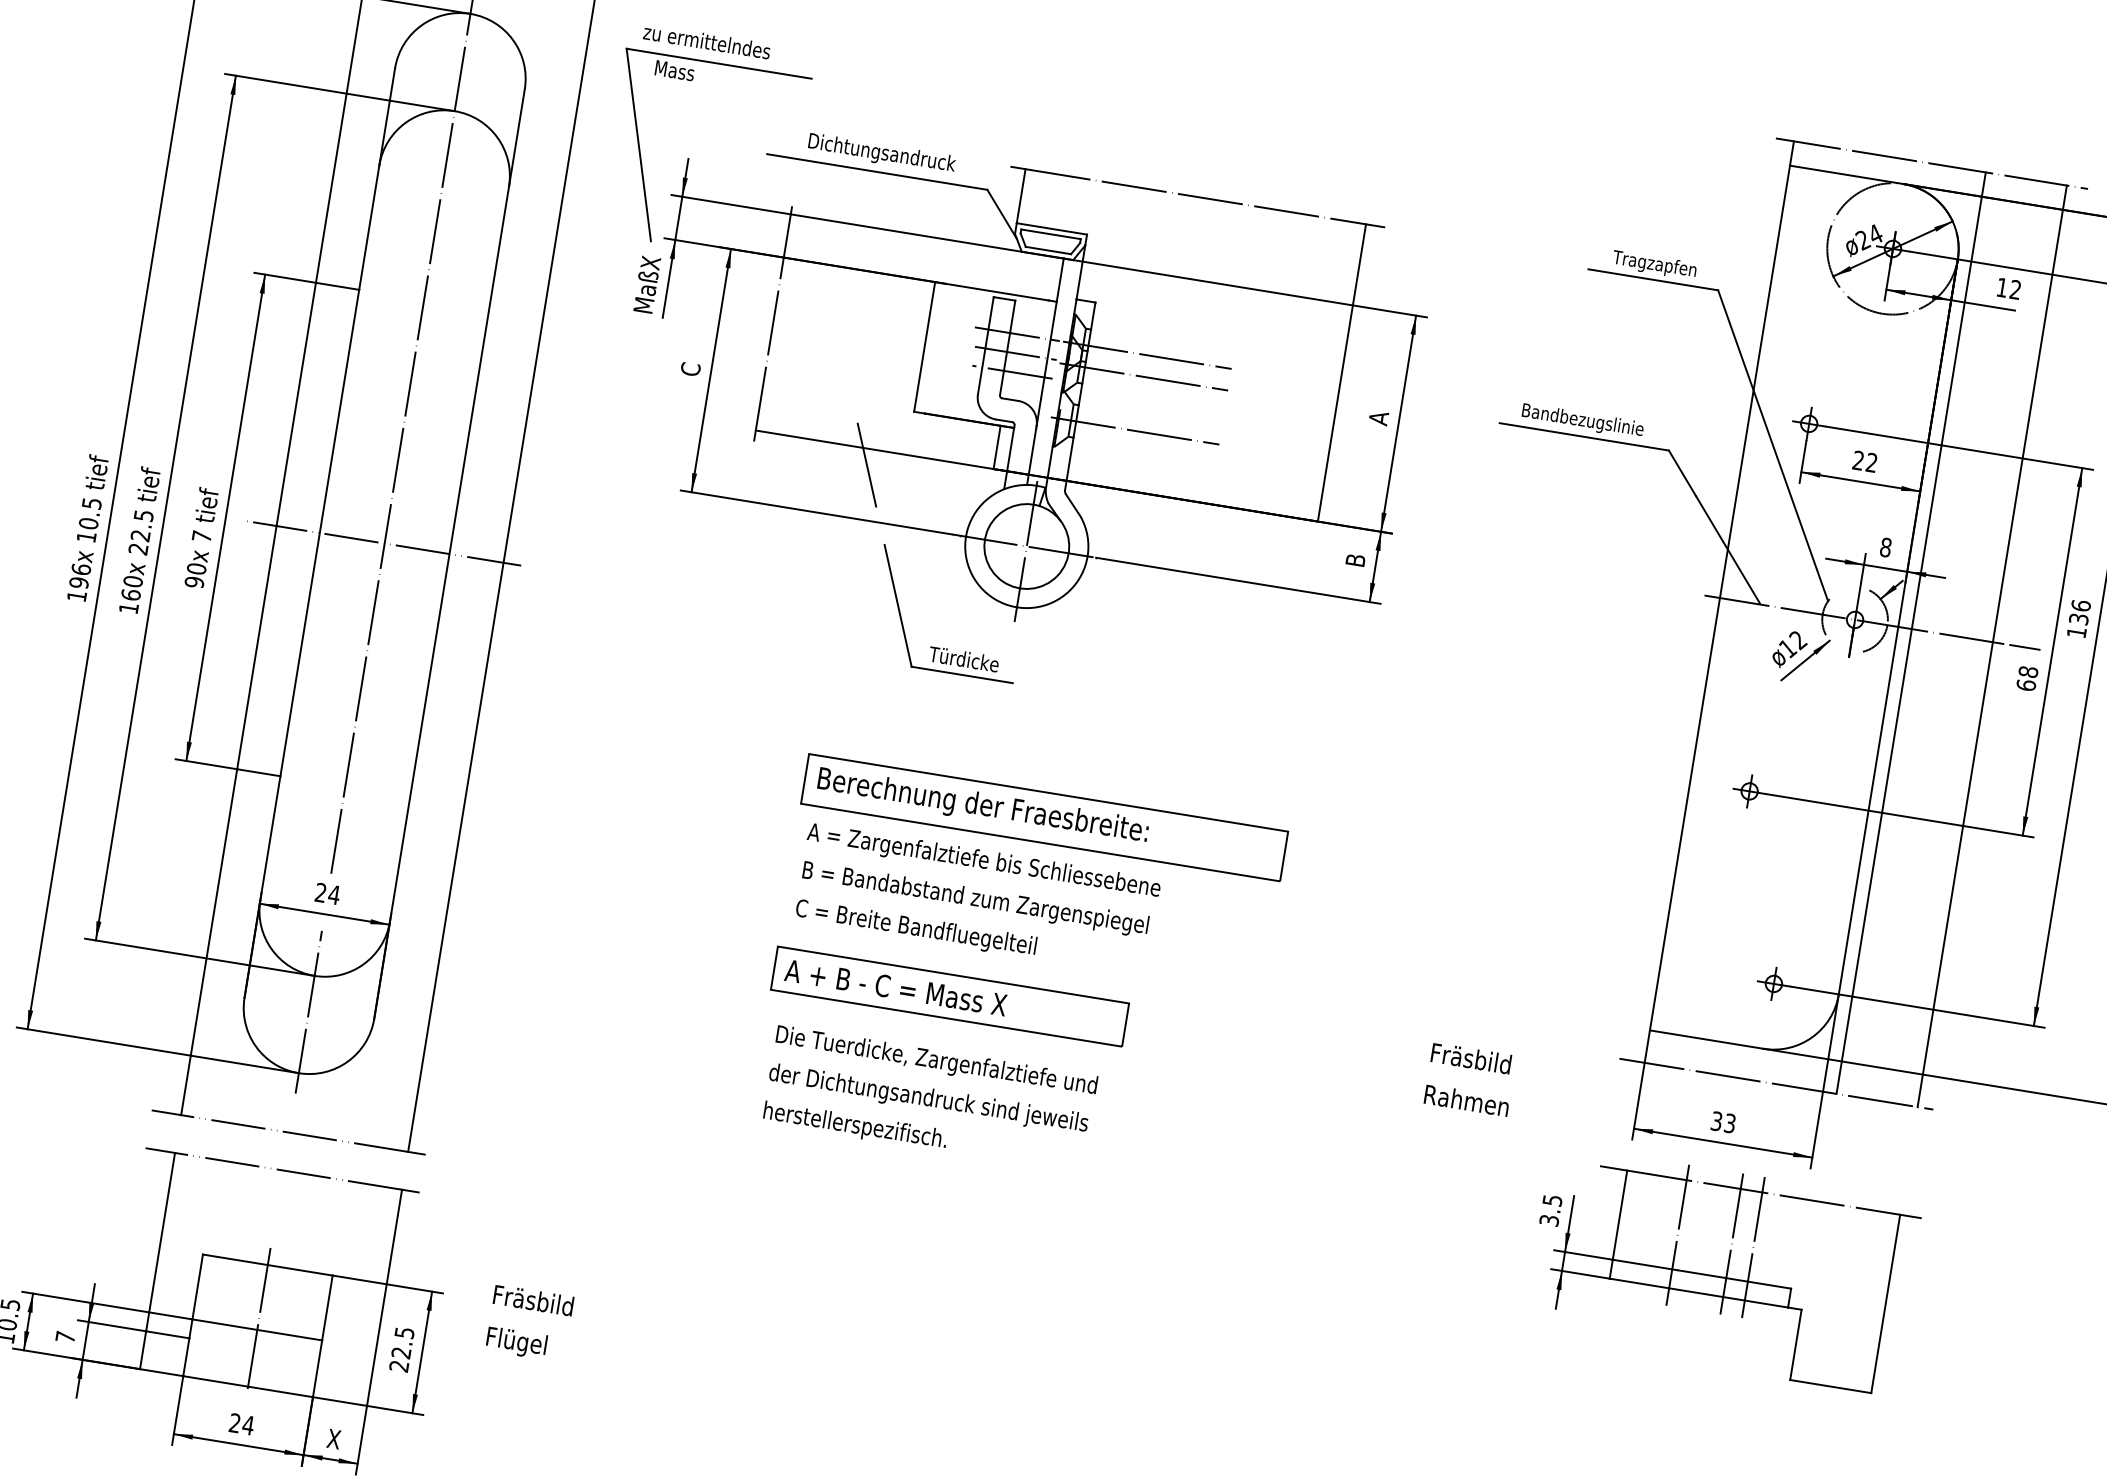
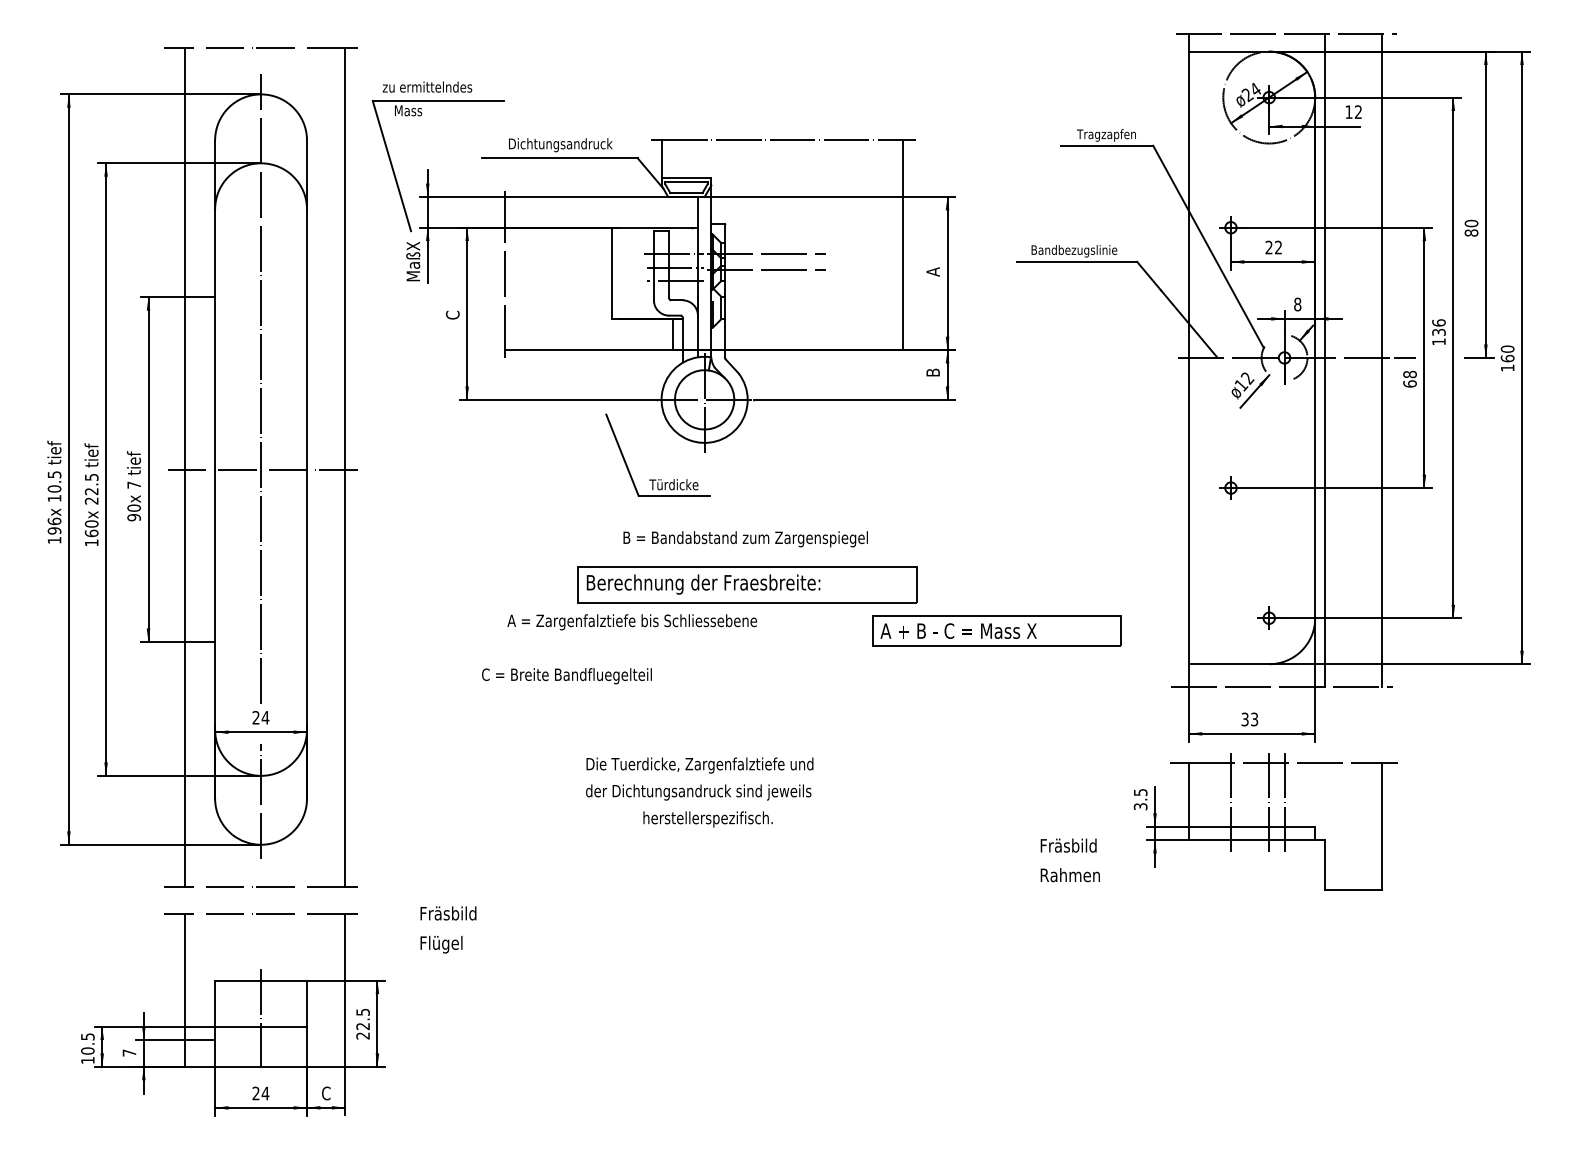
line: (1135, 430) -> (766, 307), removed
line: (867, 465) -> (585, 361), removed
text: (984, 862) -> (632, 622), moved
text: (975, 899) -> (745, 539), moved
text: (915, 929) -> (566, 676), moved
part: (949, 995) -> (996, 630), moved
text: (1469, 1079) -> (1069, 860), moved
text: (854, 1126) -> (707, 819), moved
text: (529, 1323) -> (448, 929), moved
text: (332, 1439) -> (325, 1093), X -> C

